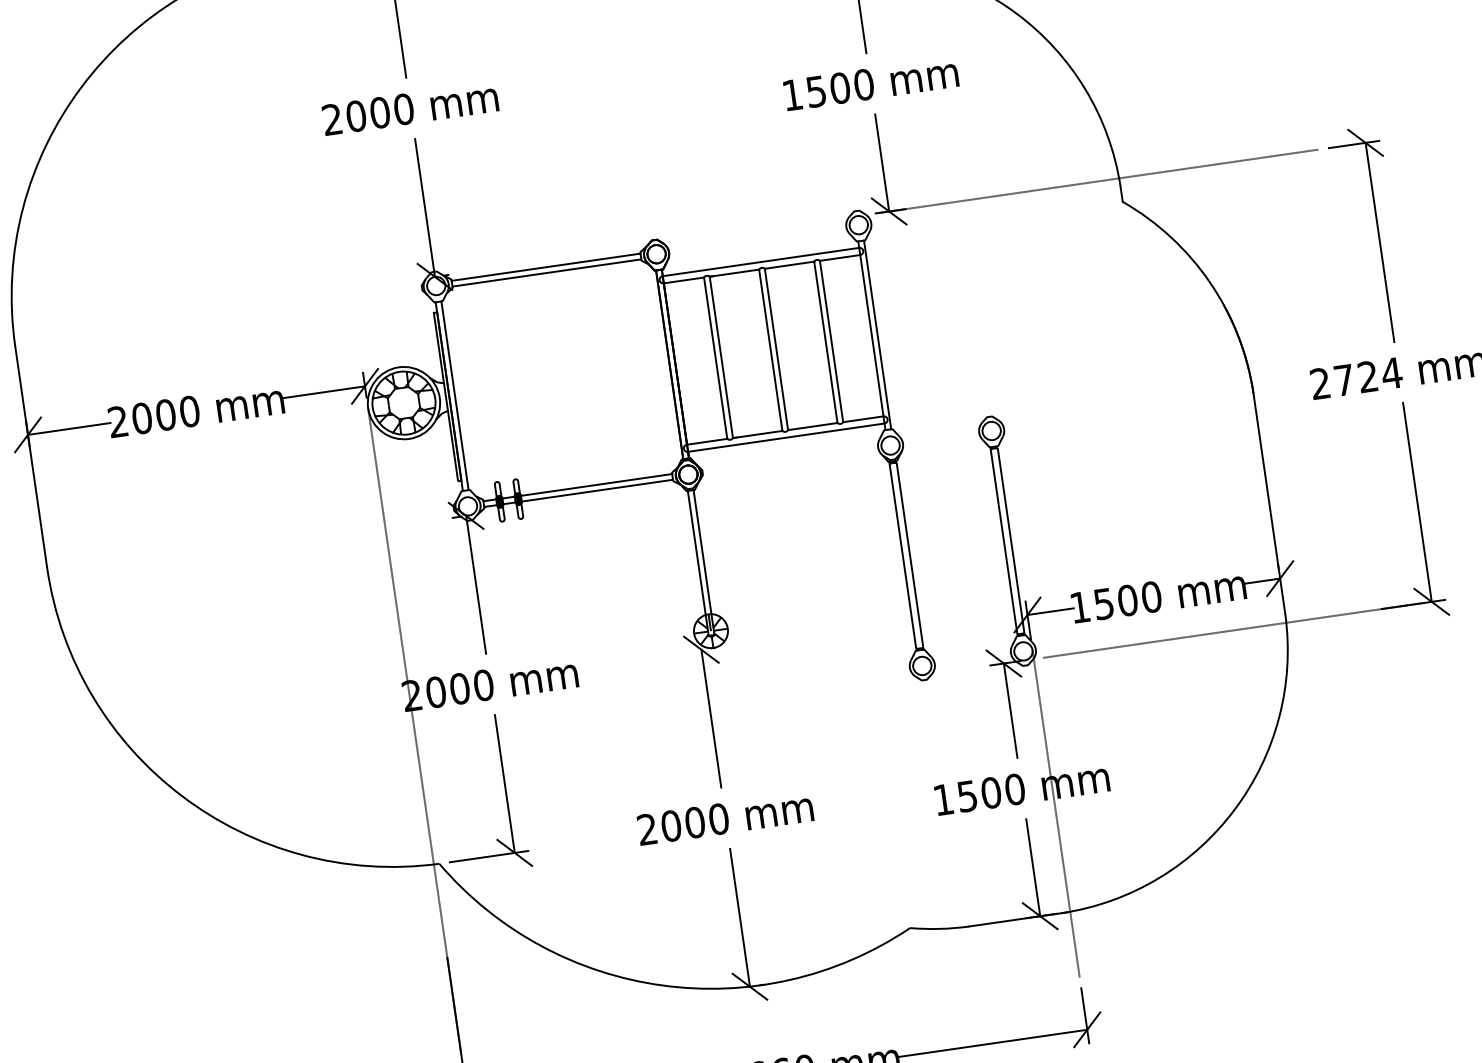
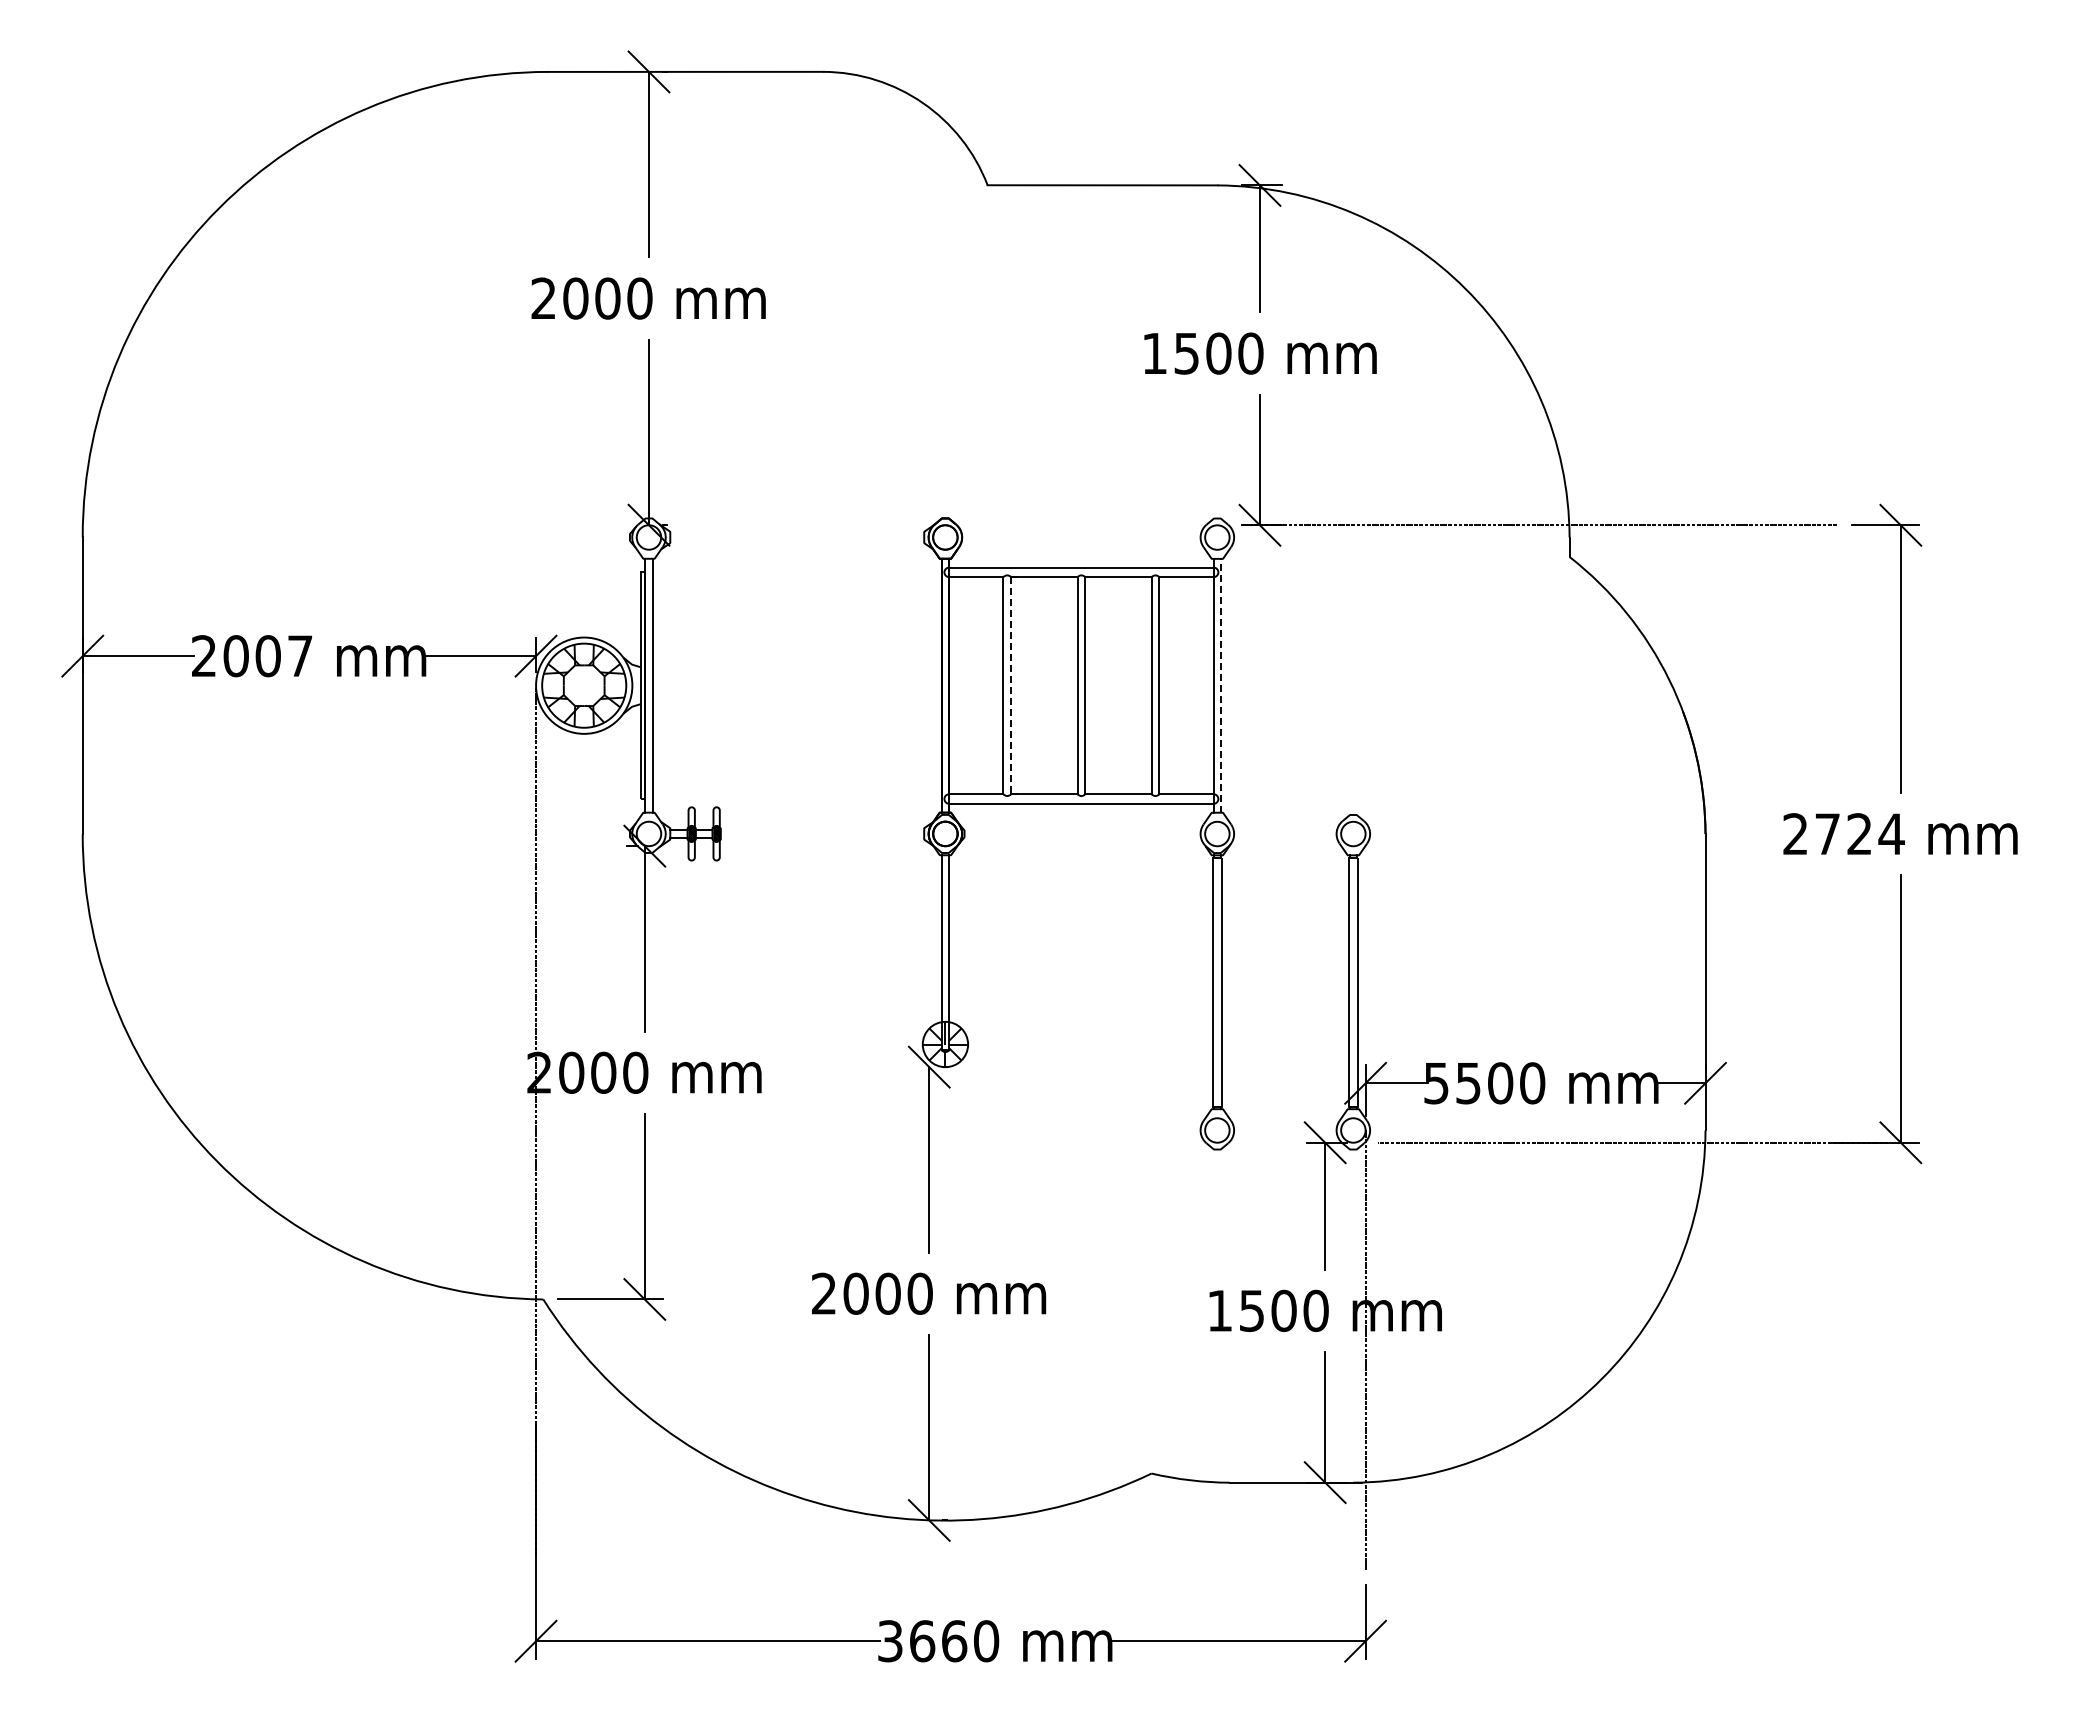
line: (546, 267) -> (797, 533), removed
line: (547, 273) -> (797, 541), removed
line: (877, 334) -> (1221, 685), solid -> dashed
line: (721, 357) -> (1011, 685), solid -> dashed
text: (189, 411) -> (299, 656), 2000 -> 2007
line: (596, 485) -> (822, 830), removed
line: (597, 490) -> (822, 837), removed
text: (1080, 607) -> (1436, 1083), 1500 -> 5500

